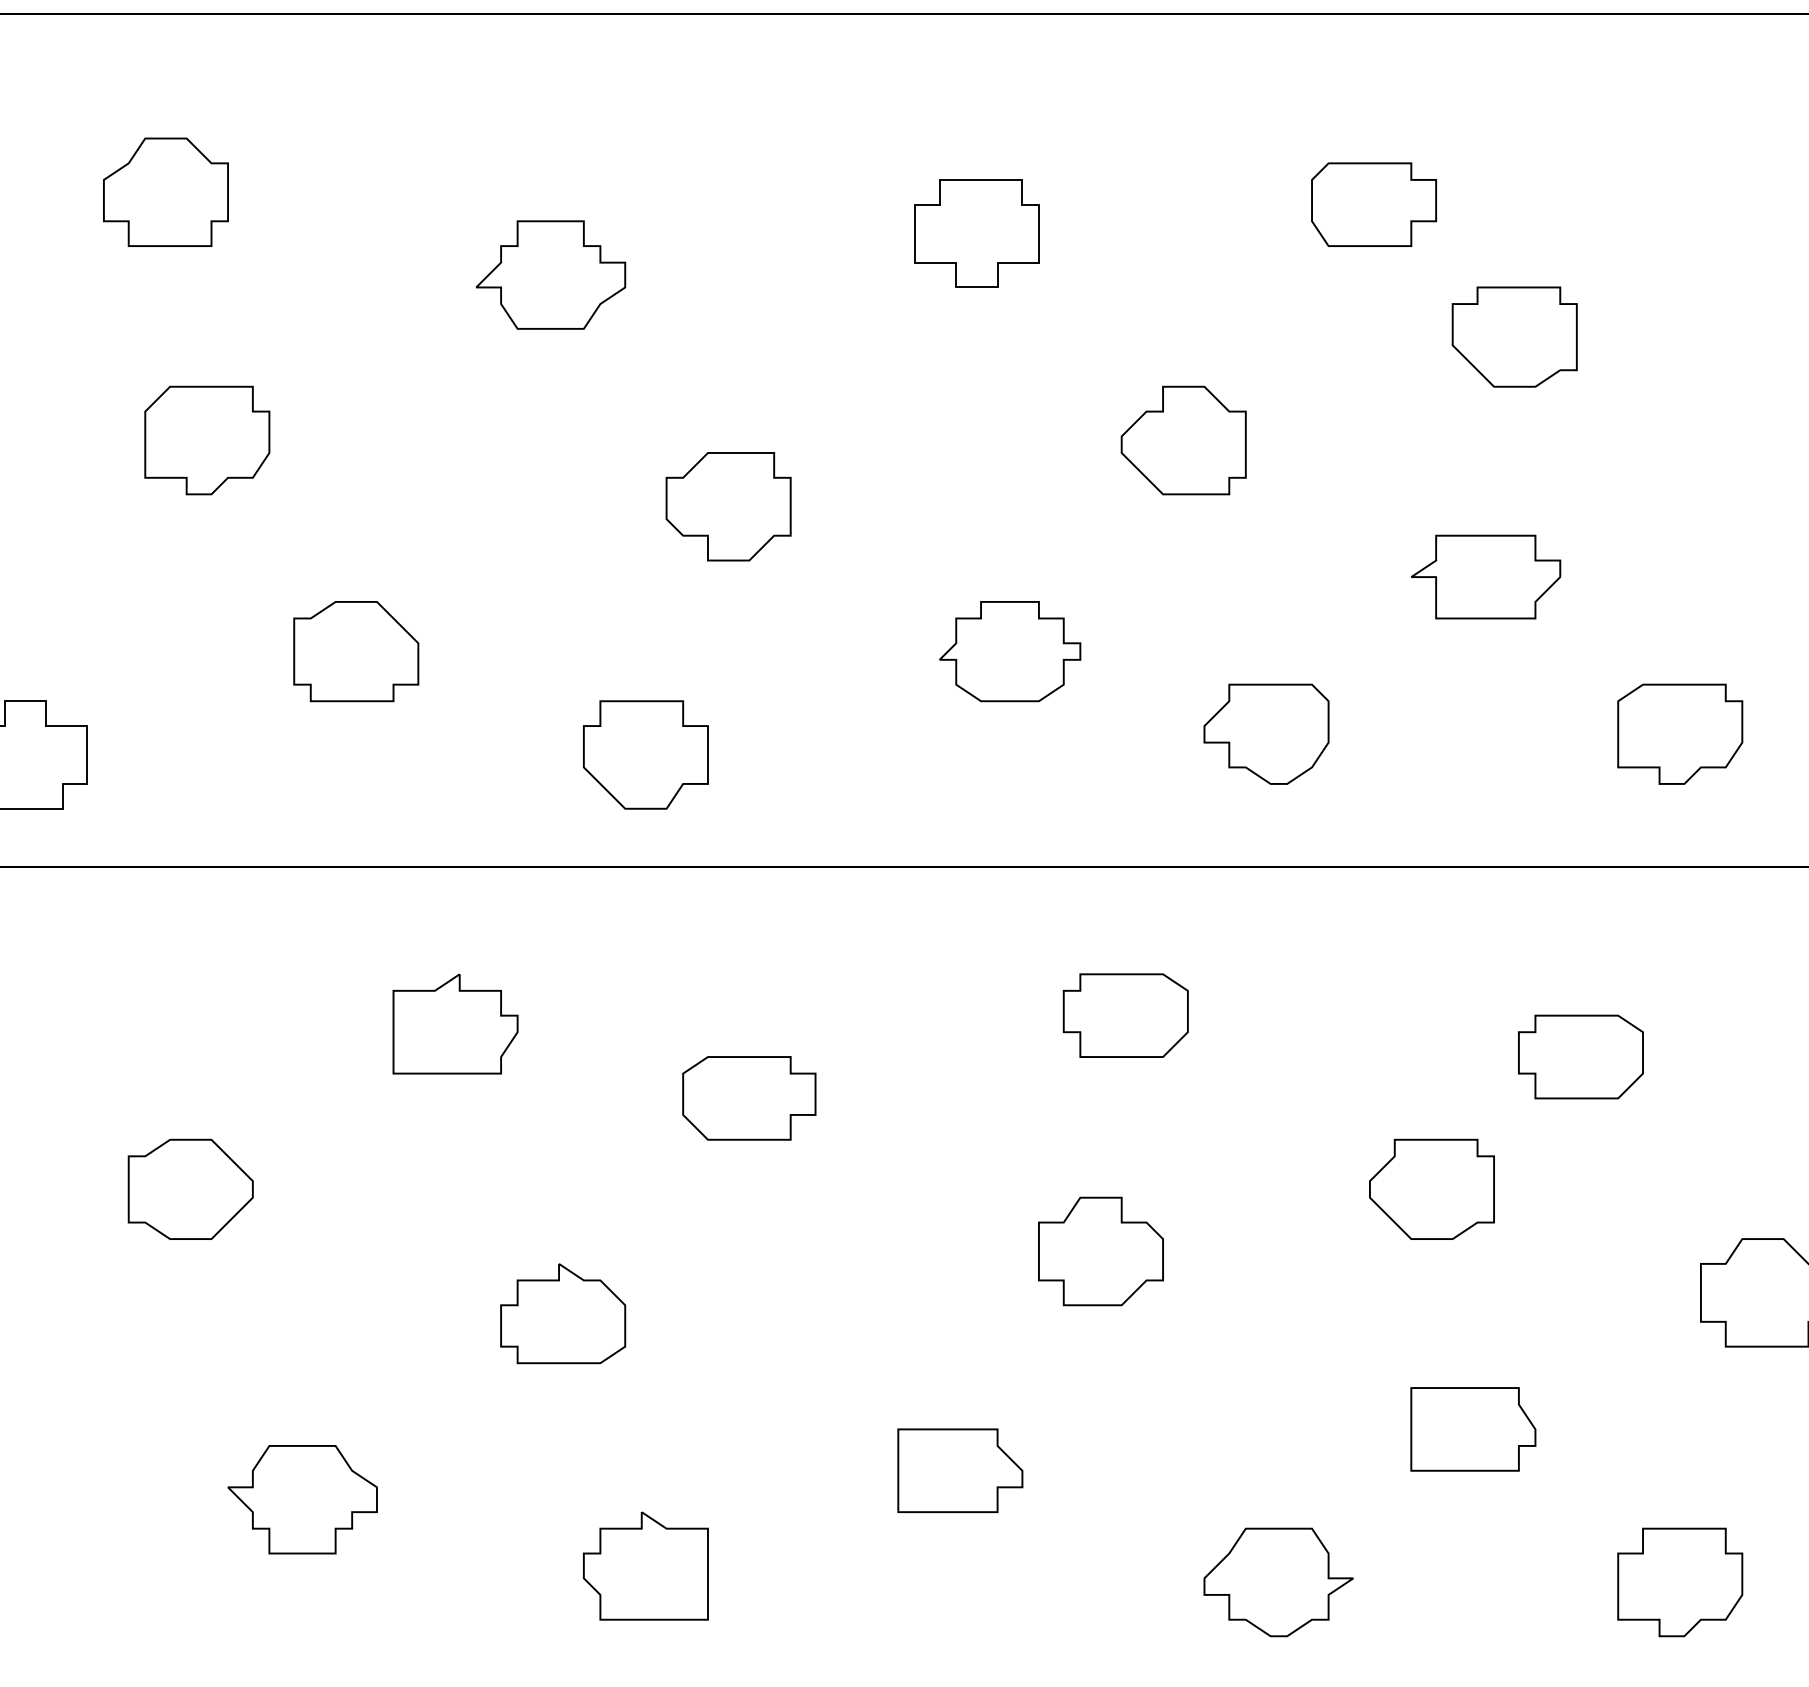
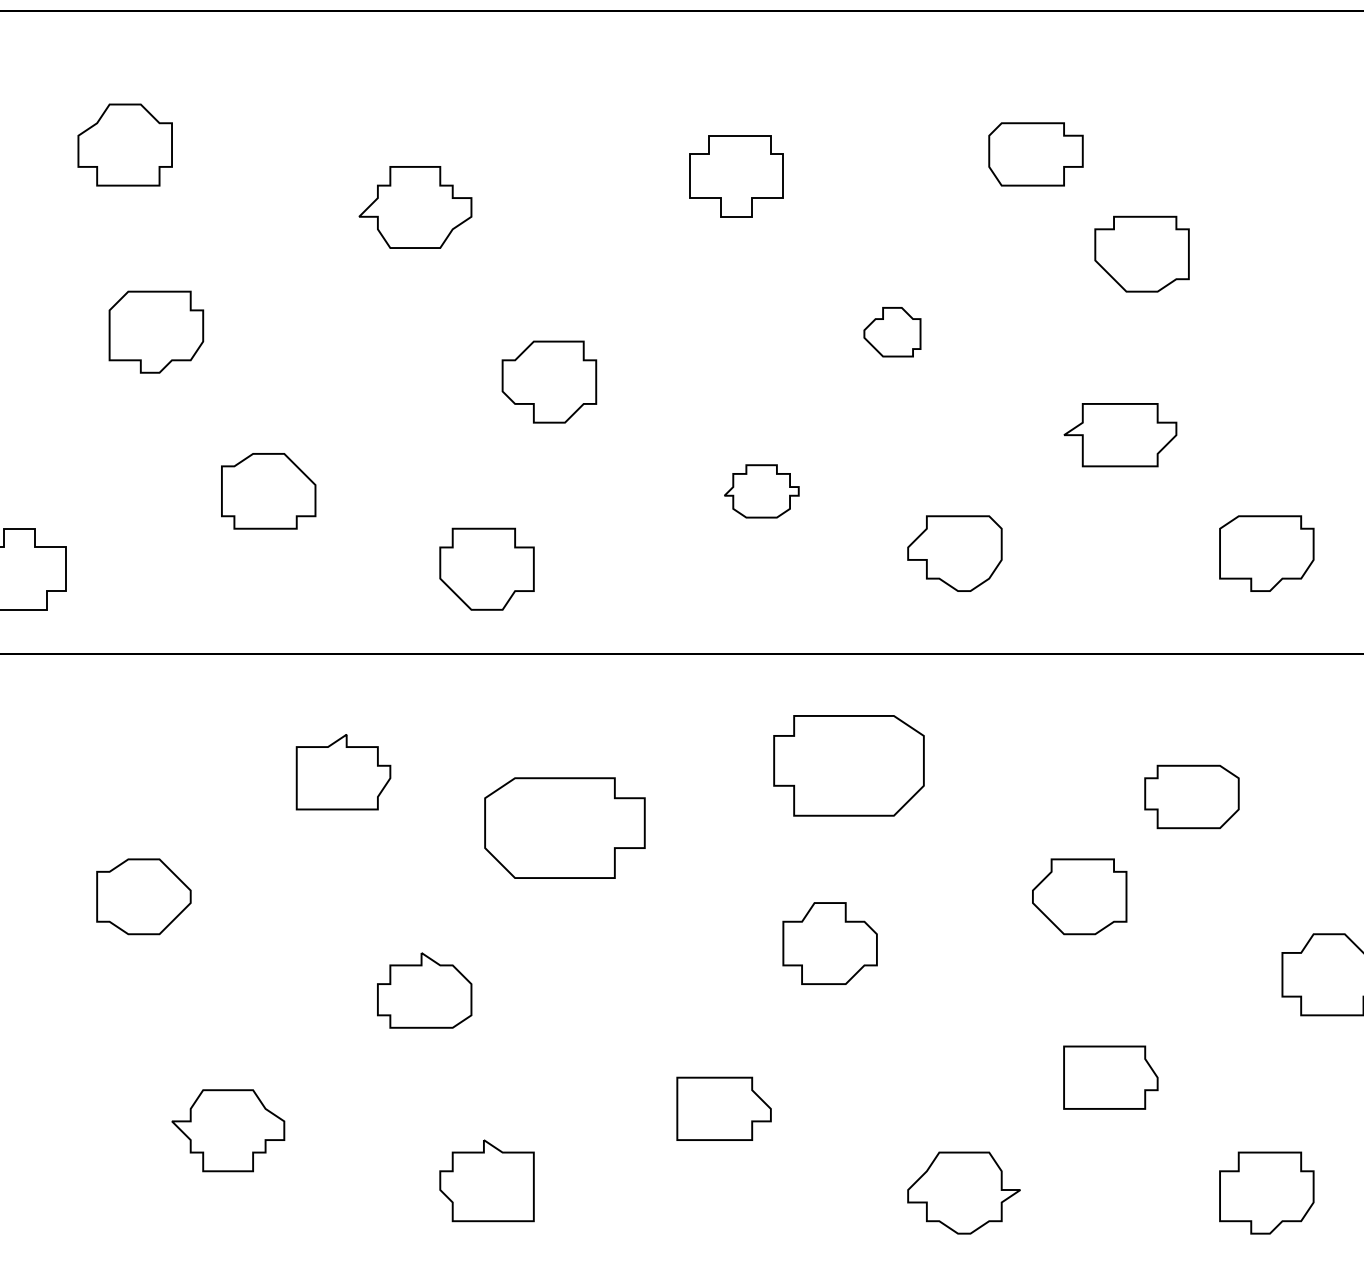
part: (1183, 440) -> (892, 332), size x0.6
part: (1010, 651) -> (761, 491), size x0.7
part: (1125, 1015) -> (848, 765), size x1.6
part: (749, 1098) -> (565, 828), size x1.6

